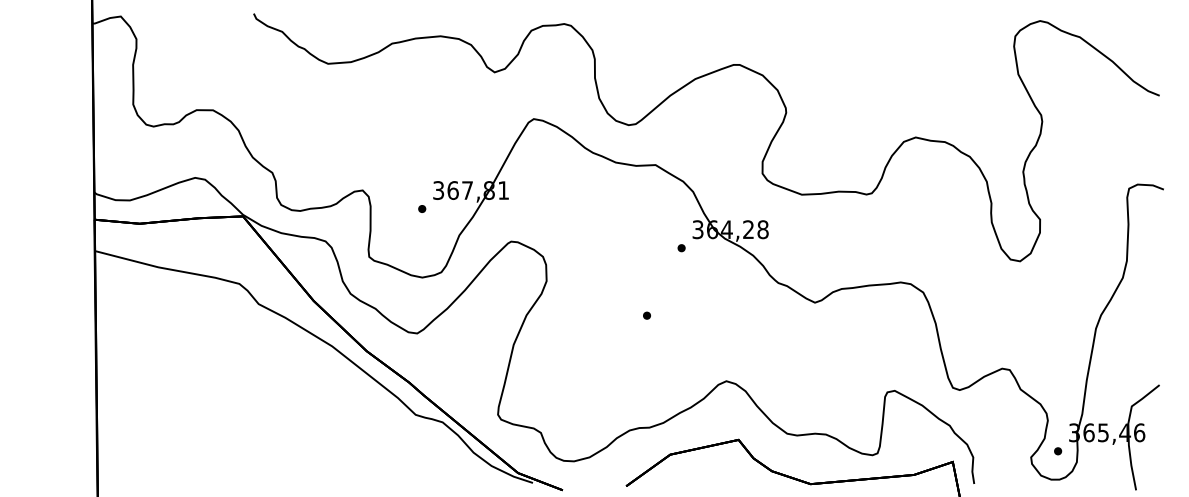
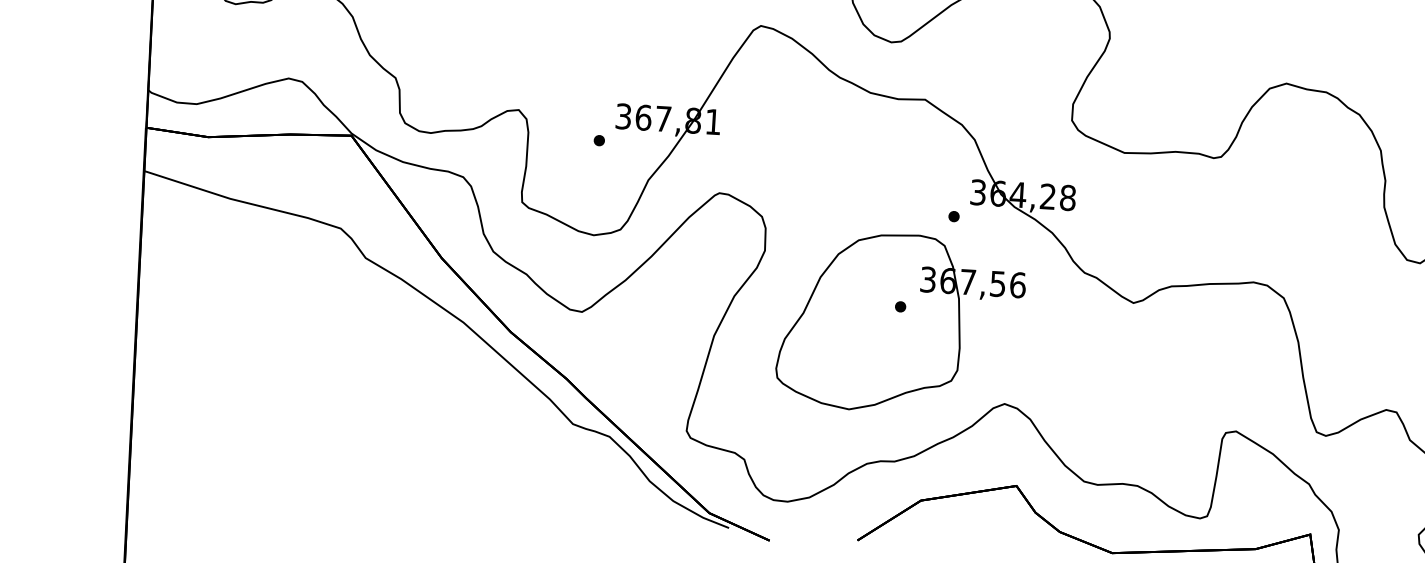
part: (647, 327) -> (900, 323), added

